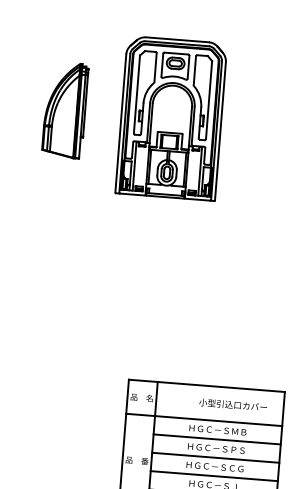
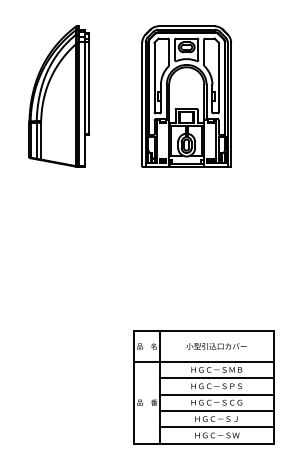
part: (64, 110) -> (58, 96), size x1.67
part: (171, 118) -> (186, 96), moved
text: (233, 405) -> (216, 346), moved

